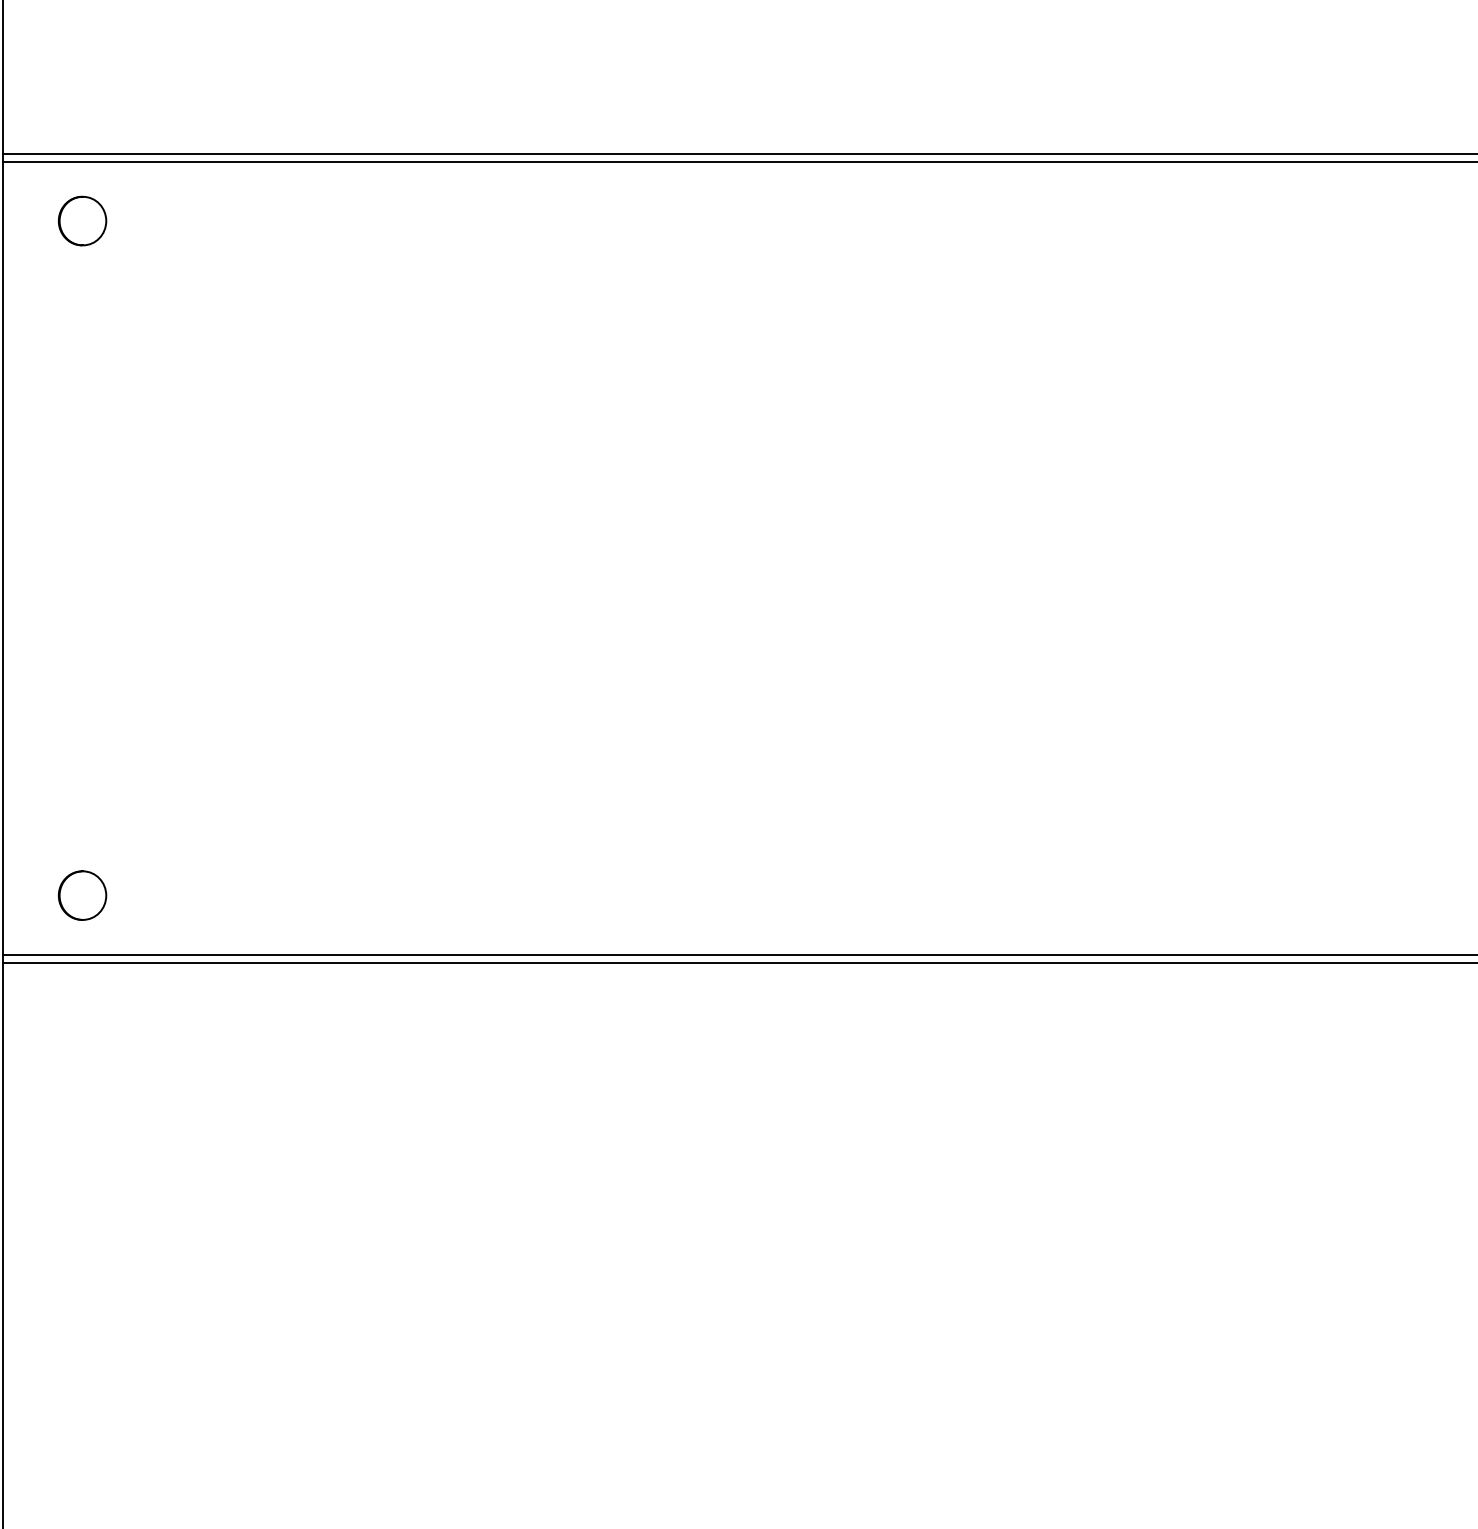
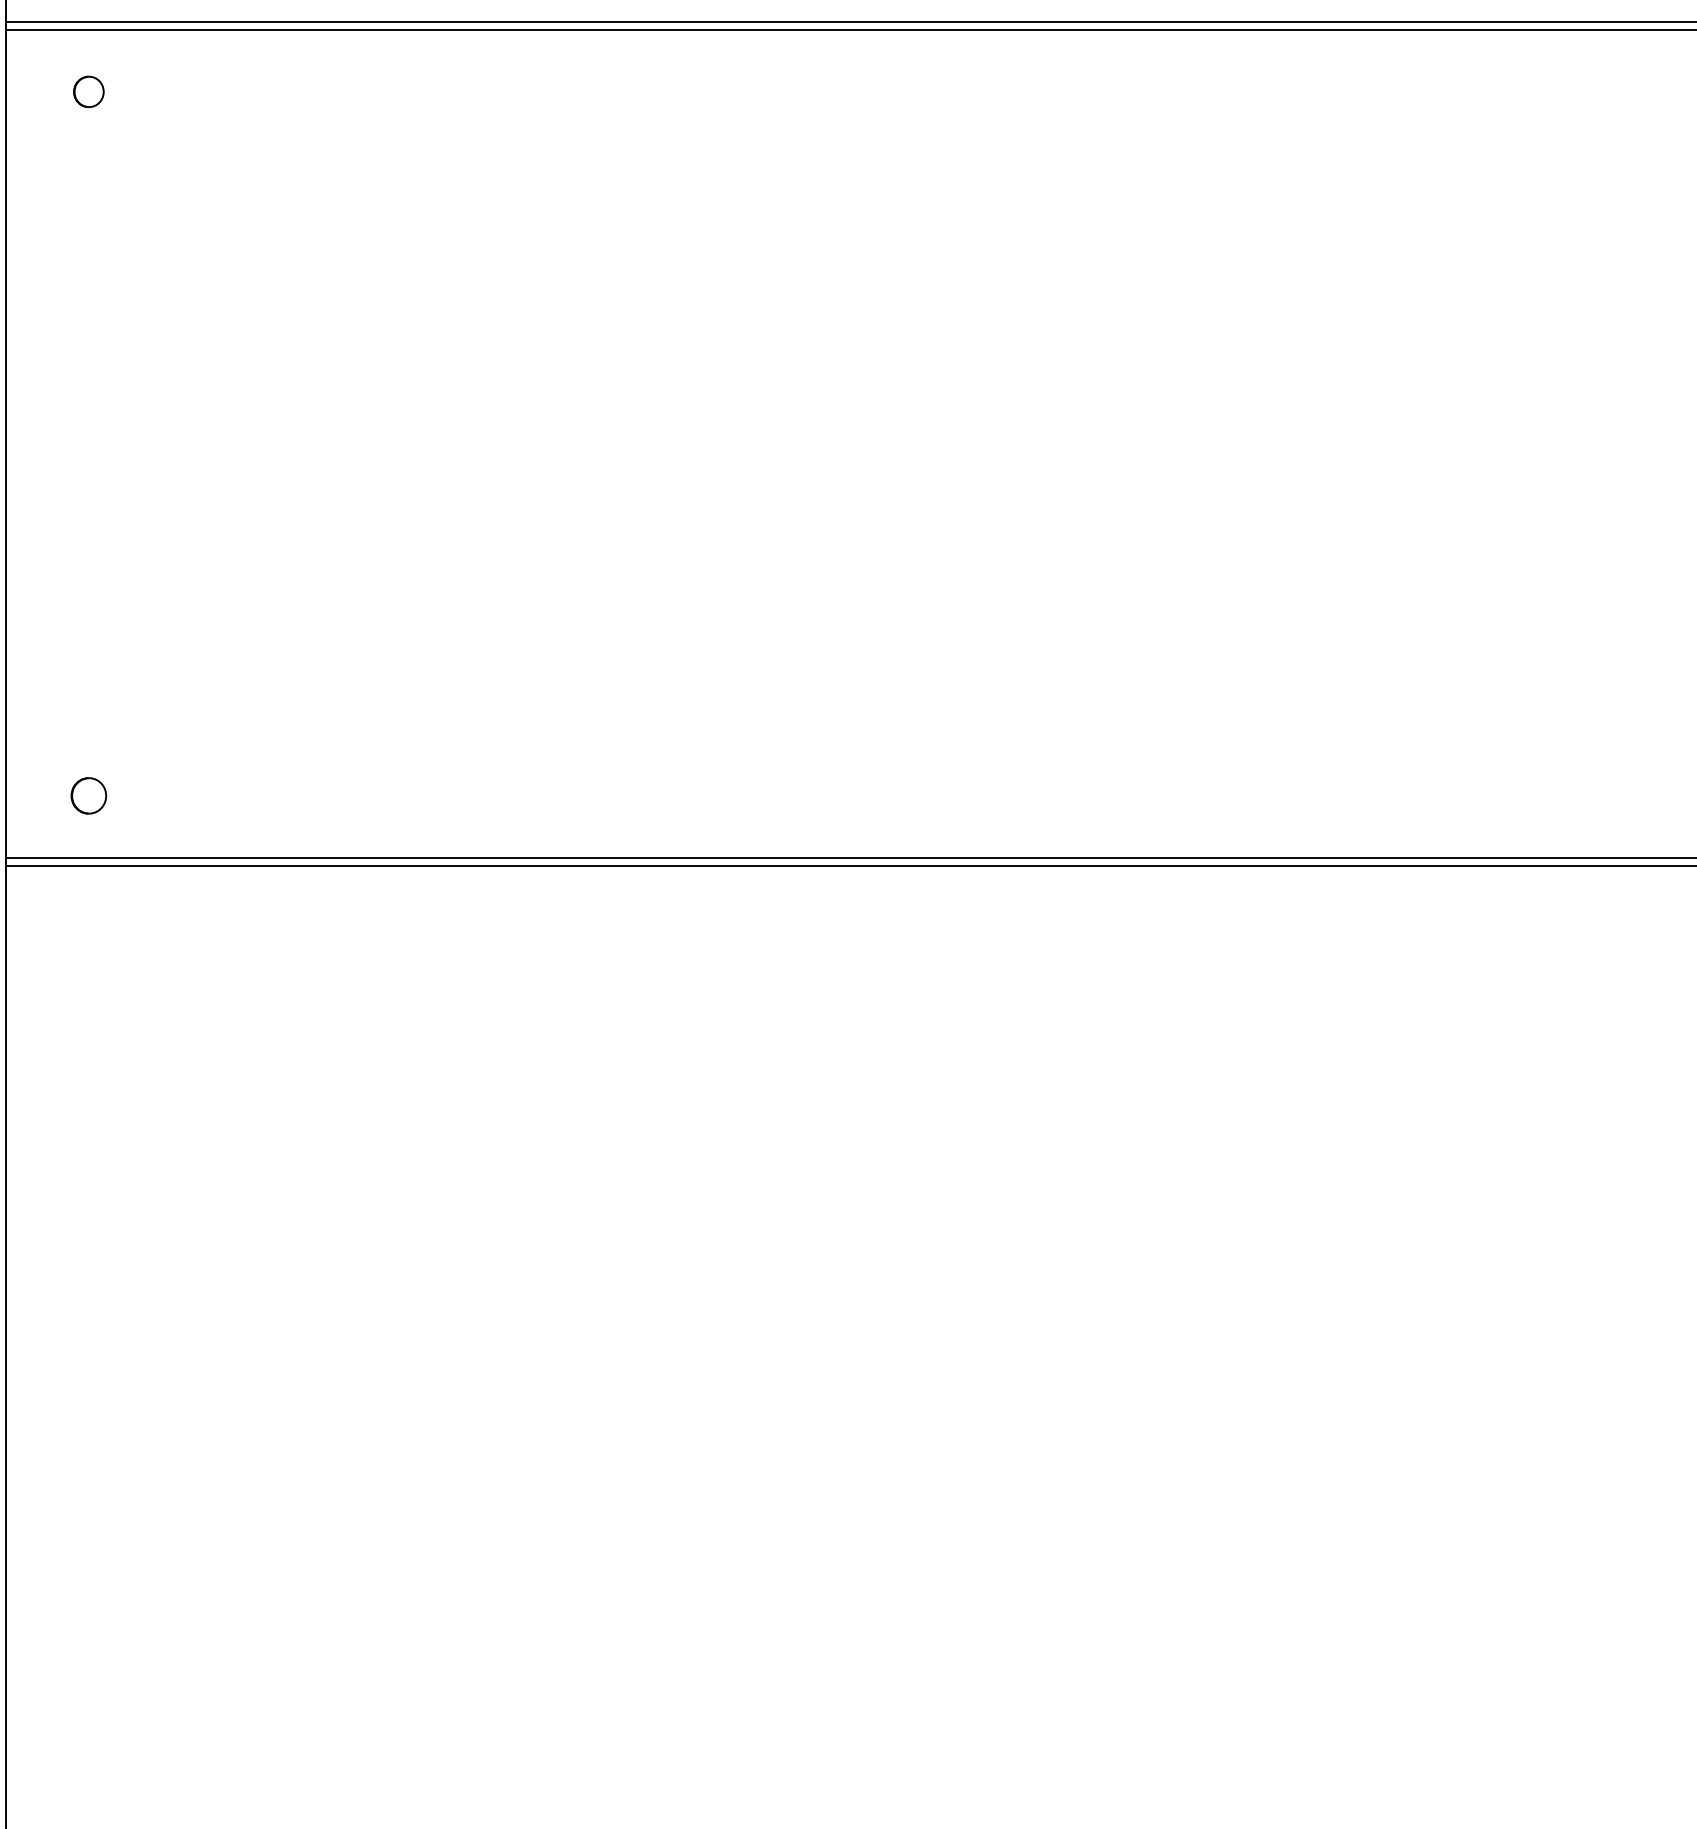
part: (82, 220) -> (88, 91), size x0.6
part: (82, 895) -> (88, 795), size x0.7

